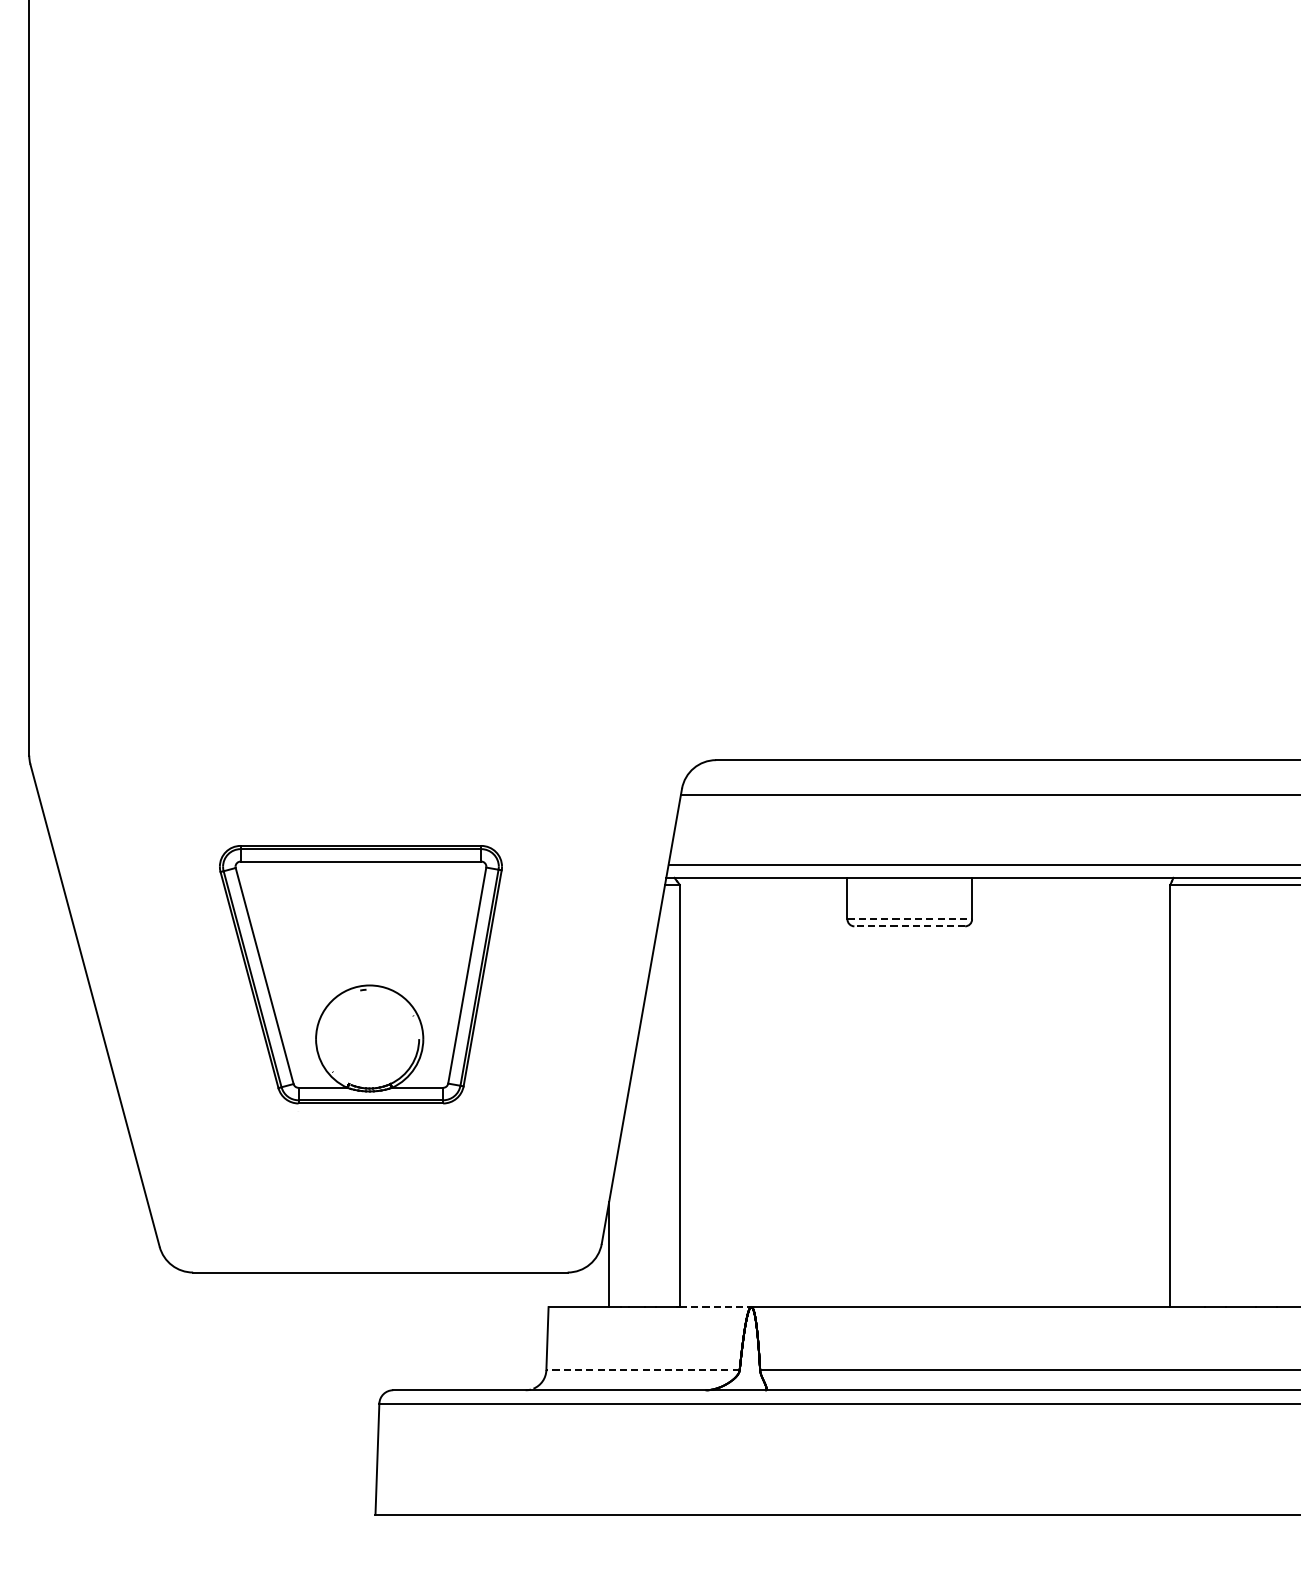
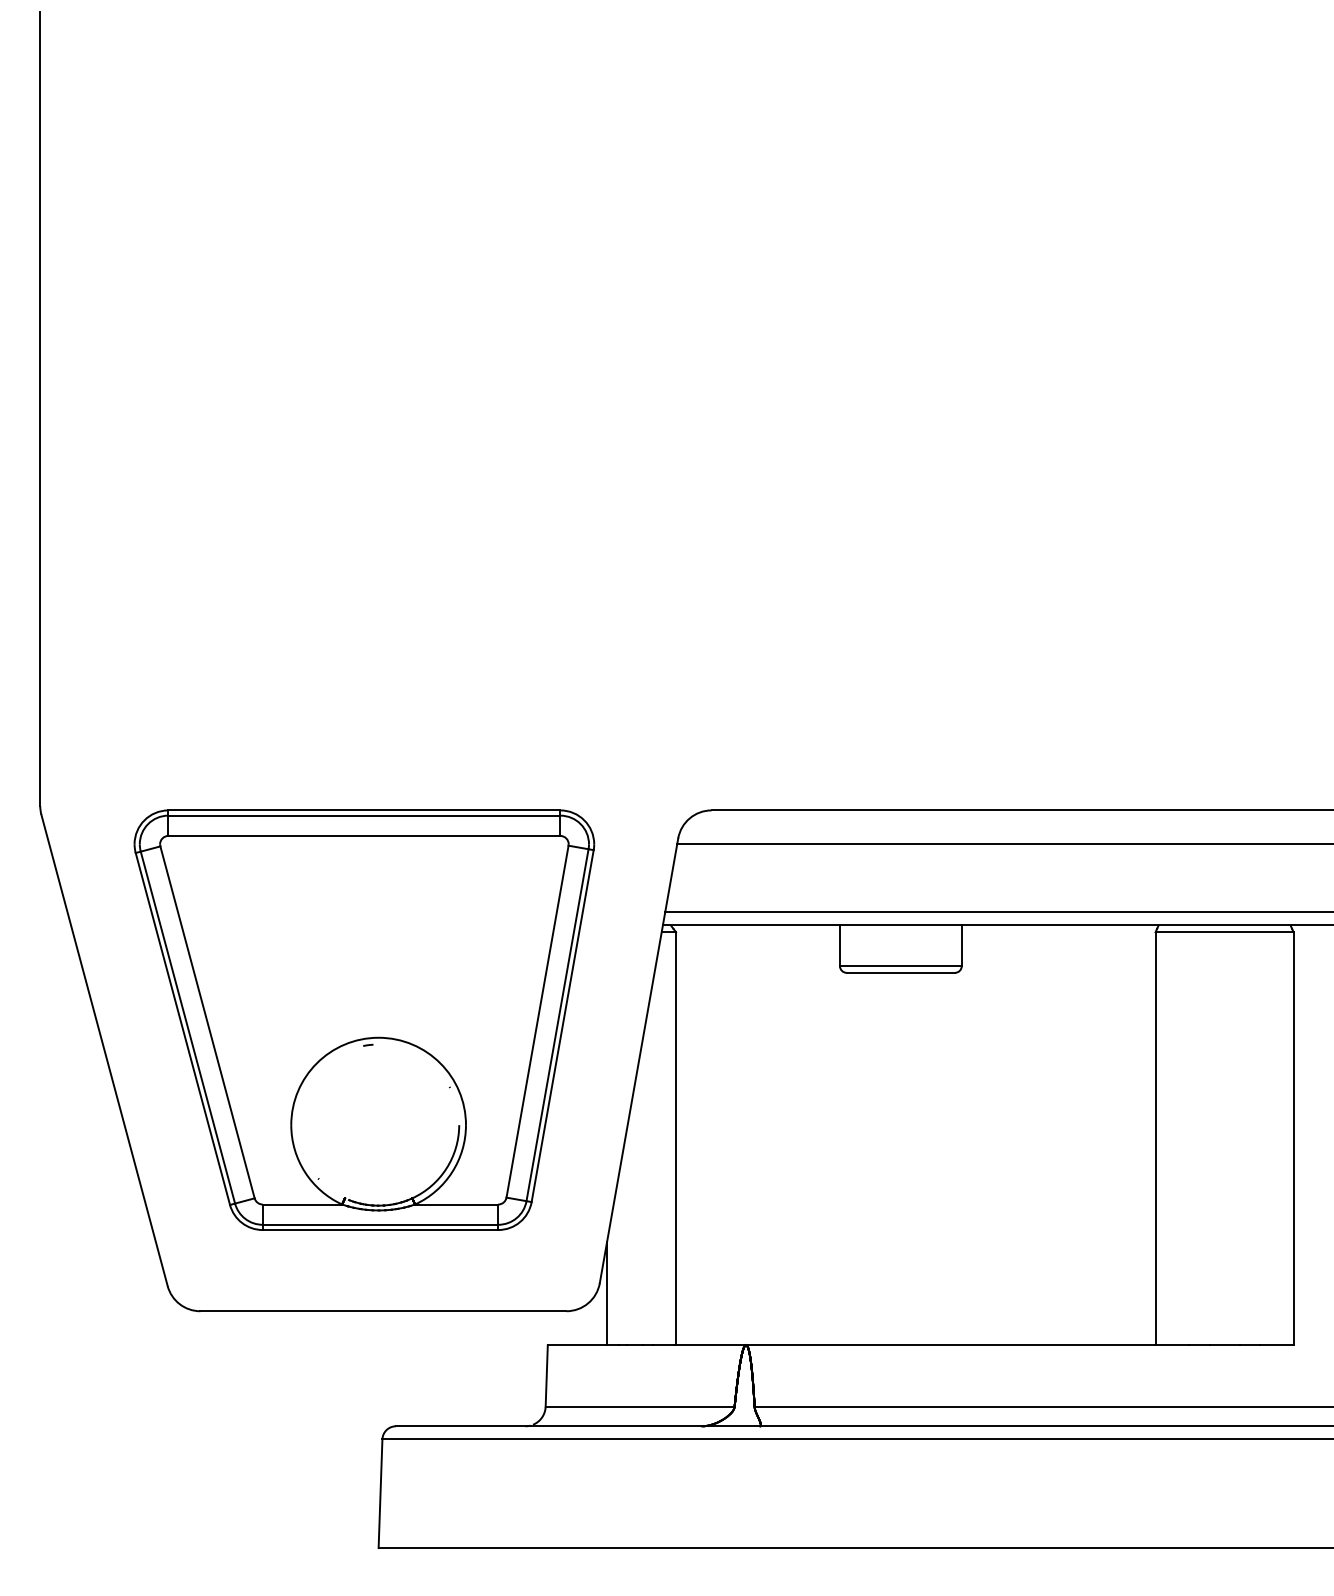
line: (909, 919) -> (900, 966), dashed -> solid
line: (909, 925) -> (900, 972), dashed -> solid
part: (361, 974) -> (364, 1019), size x1.67
line: (716, 1307) -> (711, 1345), dashed -> solid
line: (642, 1369) -> (639, 1406), dashed -> solid

